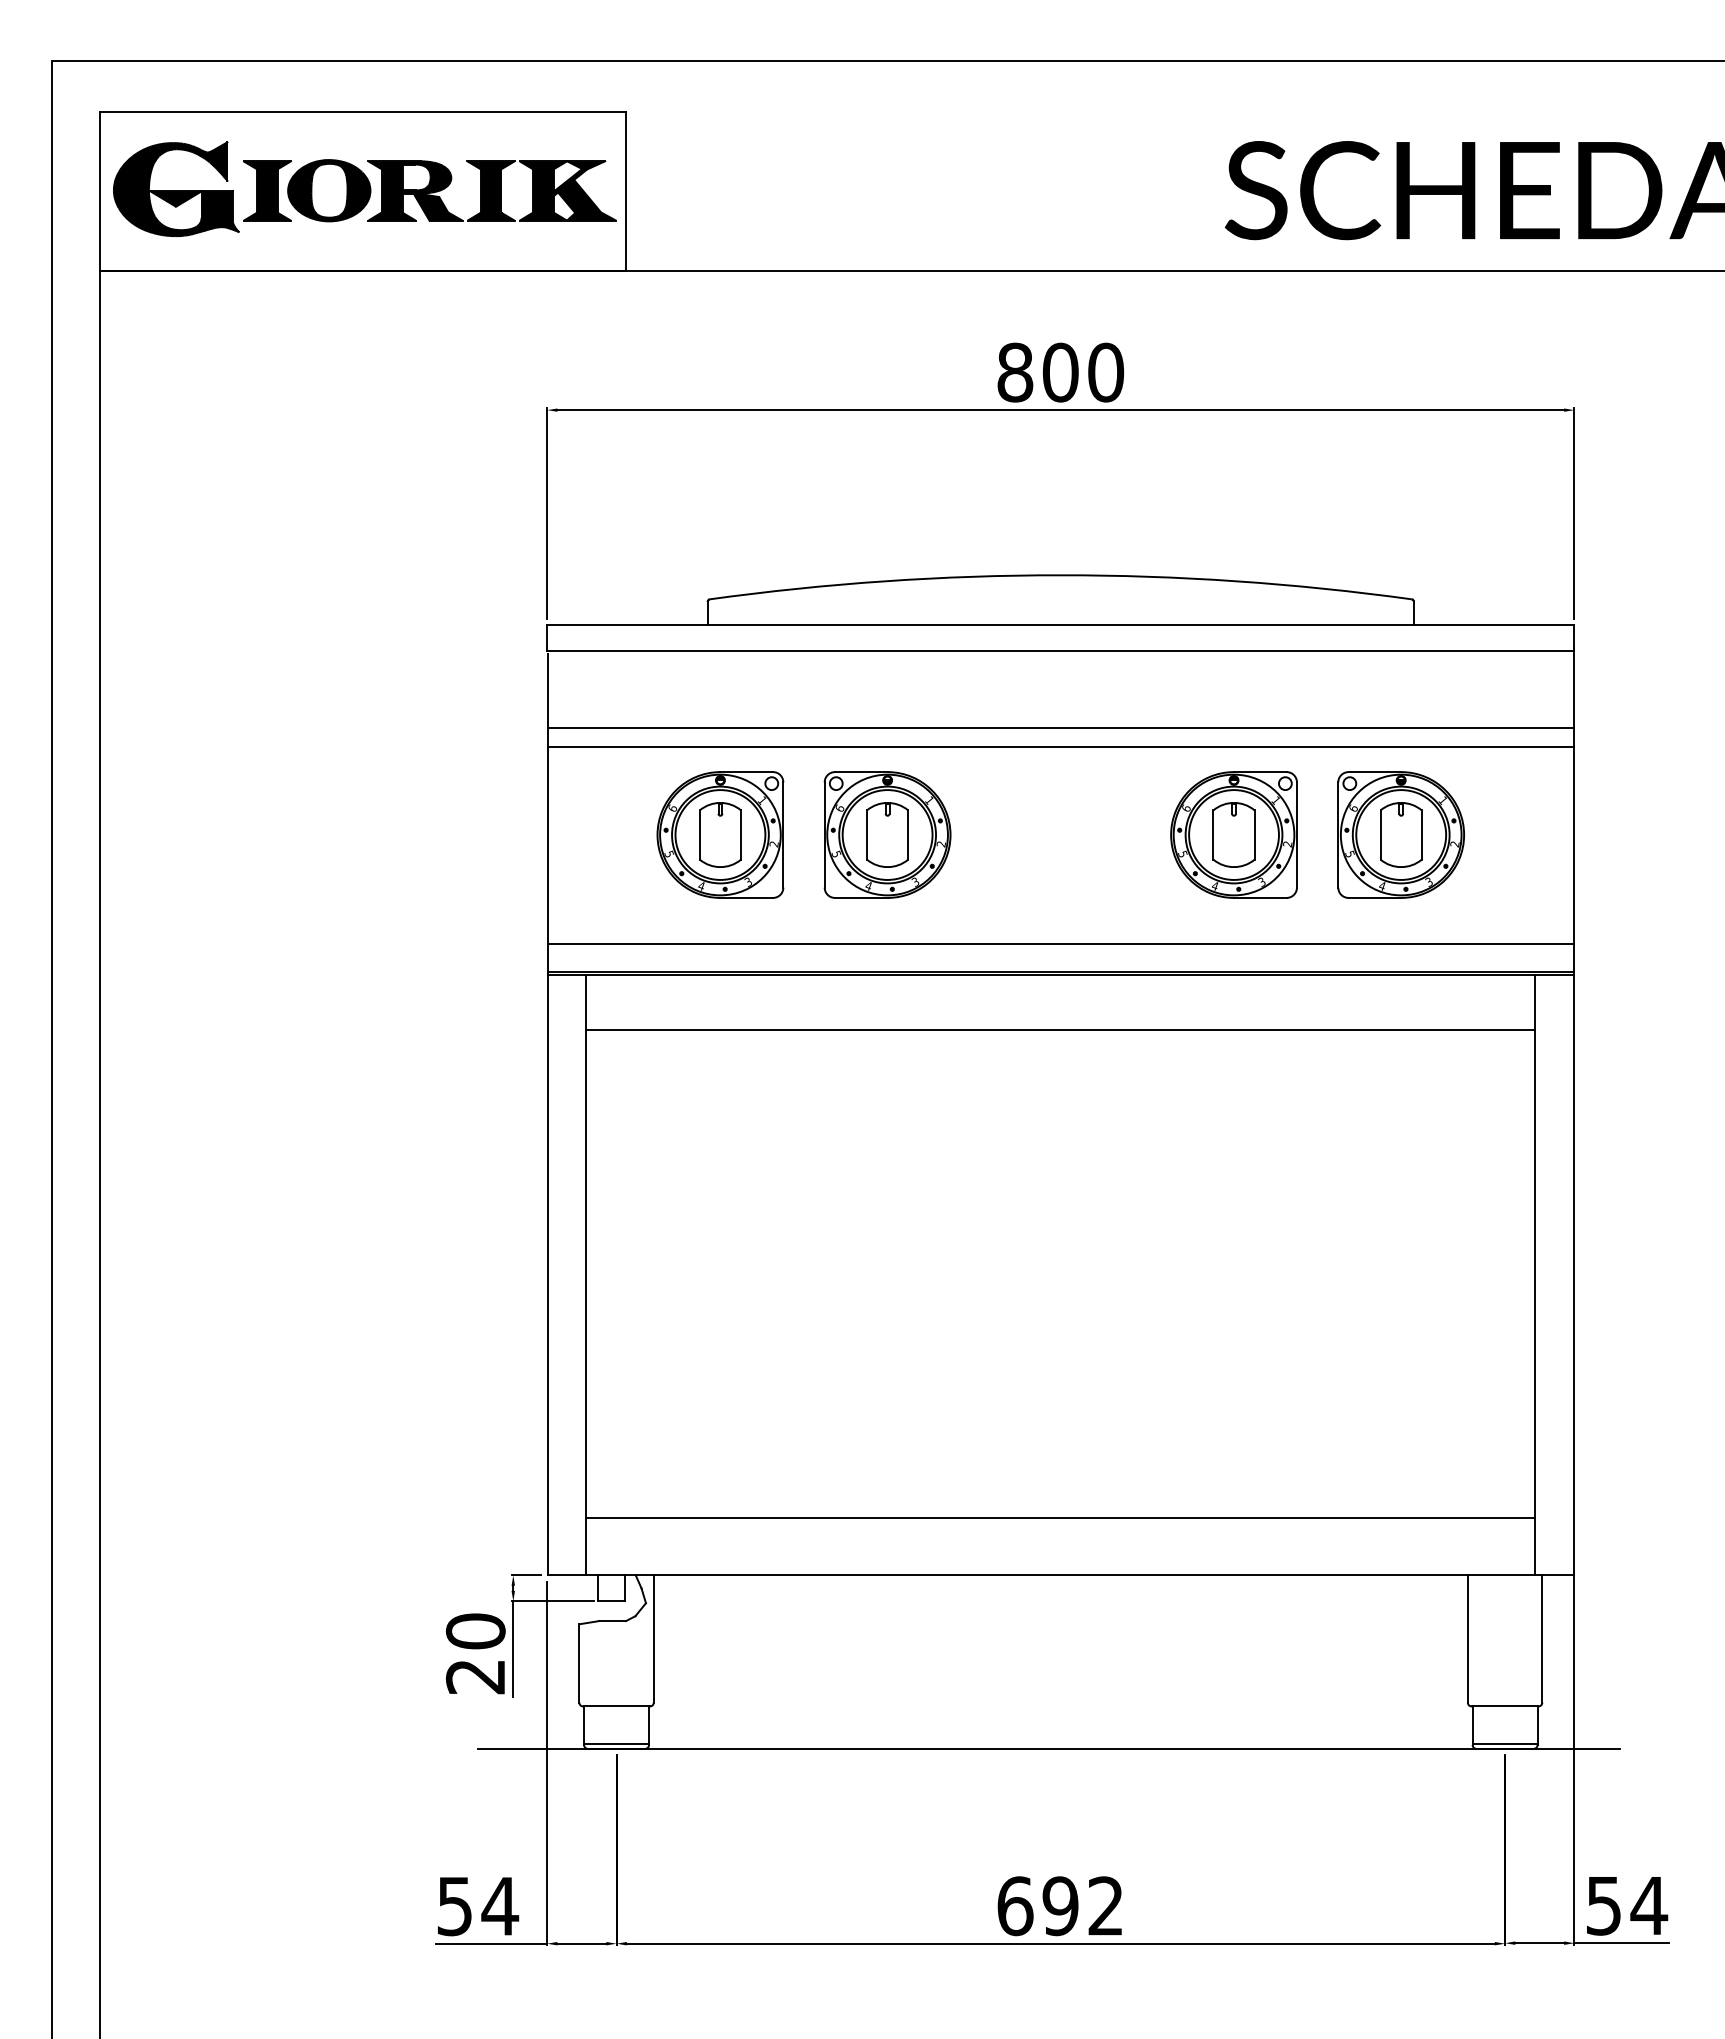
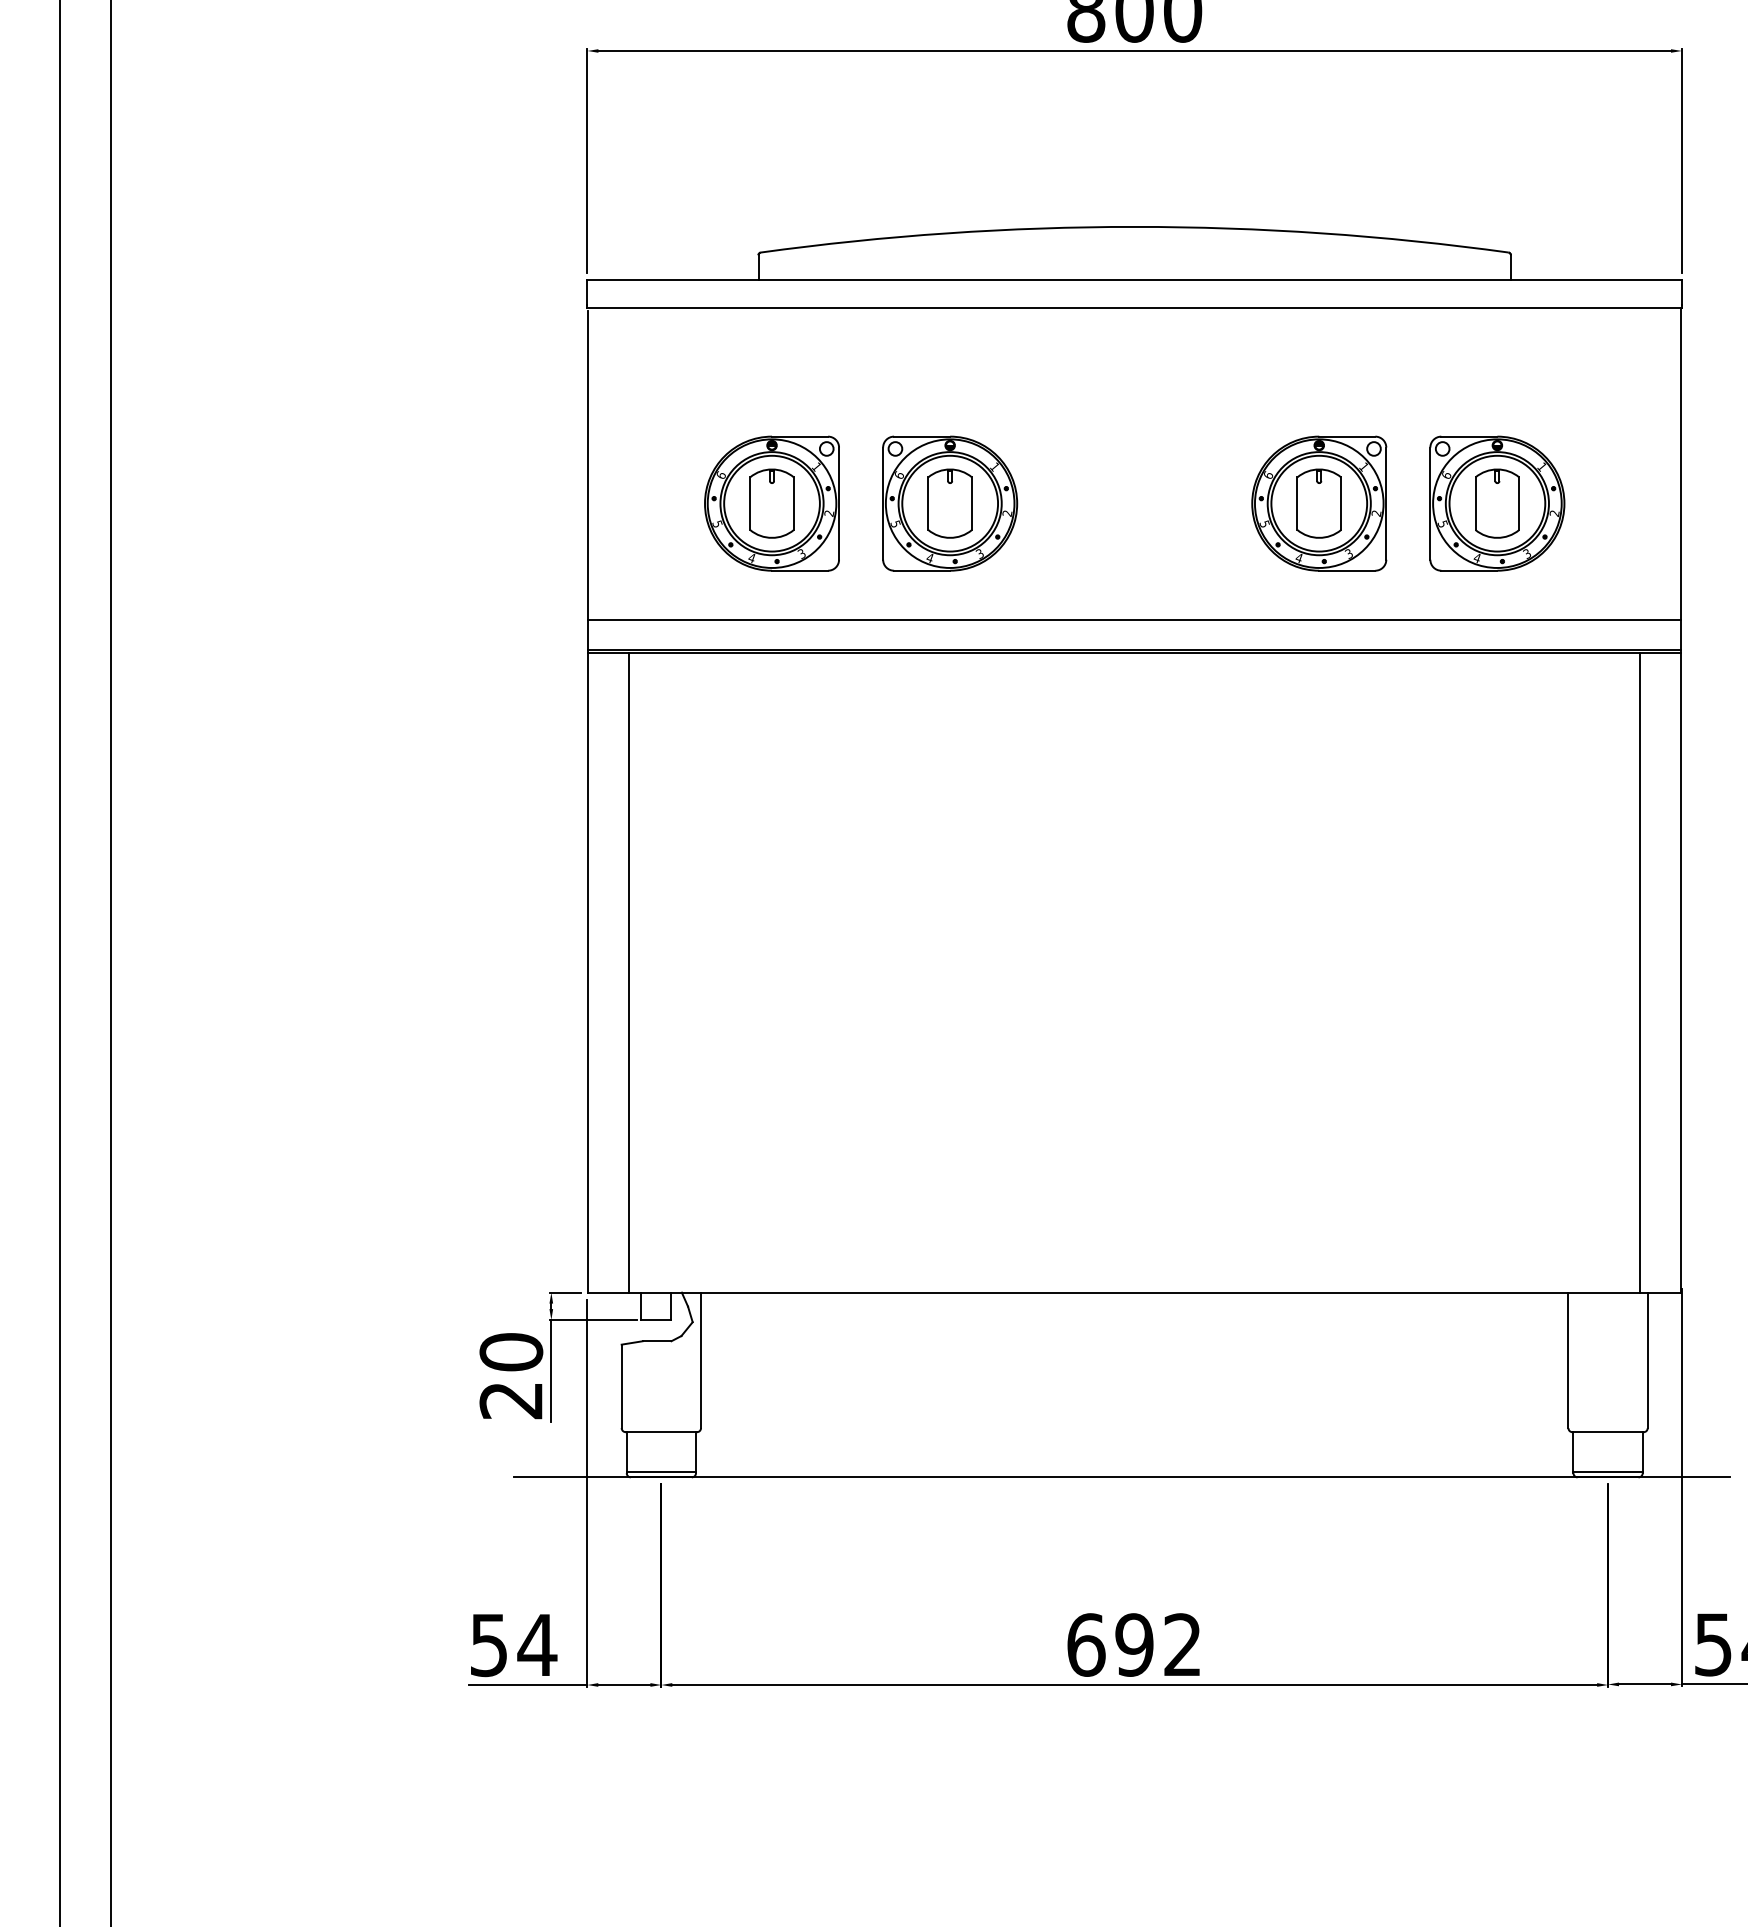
line: (1060, 728) -> (1134, 390), removed
line: (1060, 747) -> (1134, 410), removed
line: (1060, 1029) -> (1134, 710), removed
line: (1060, 1517) -> (1134, 1230), removed

